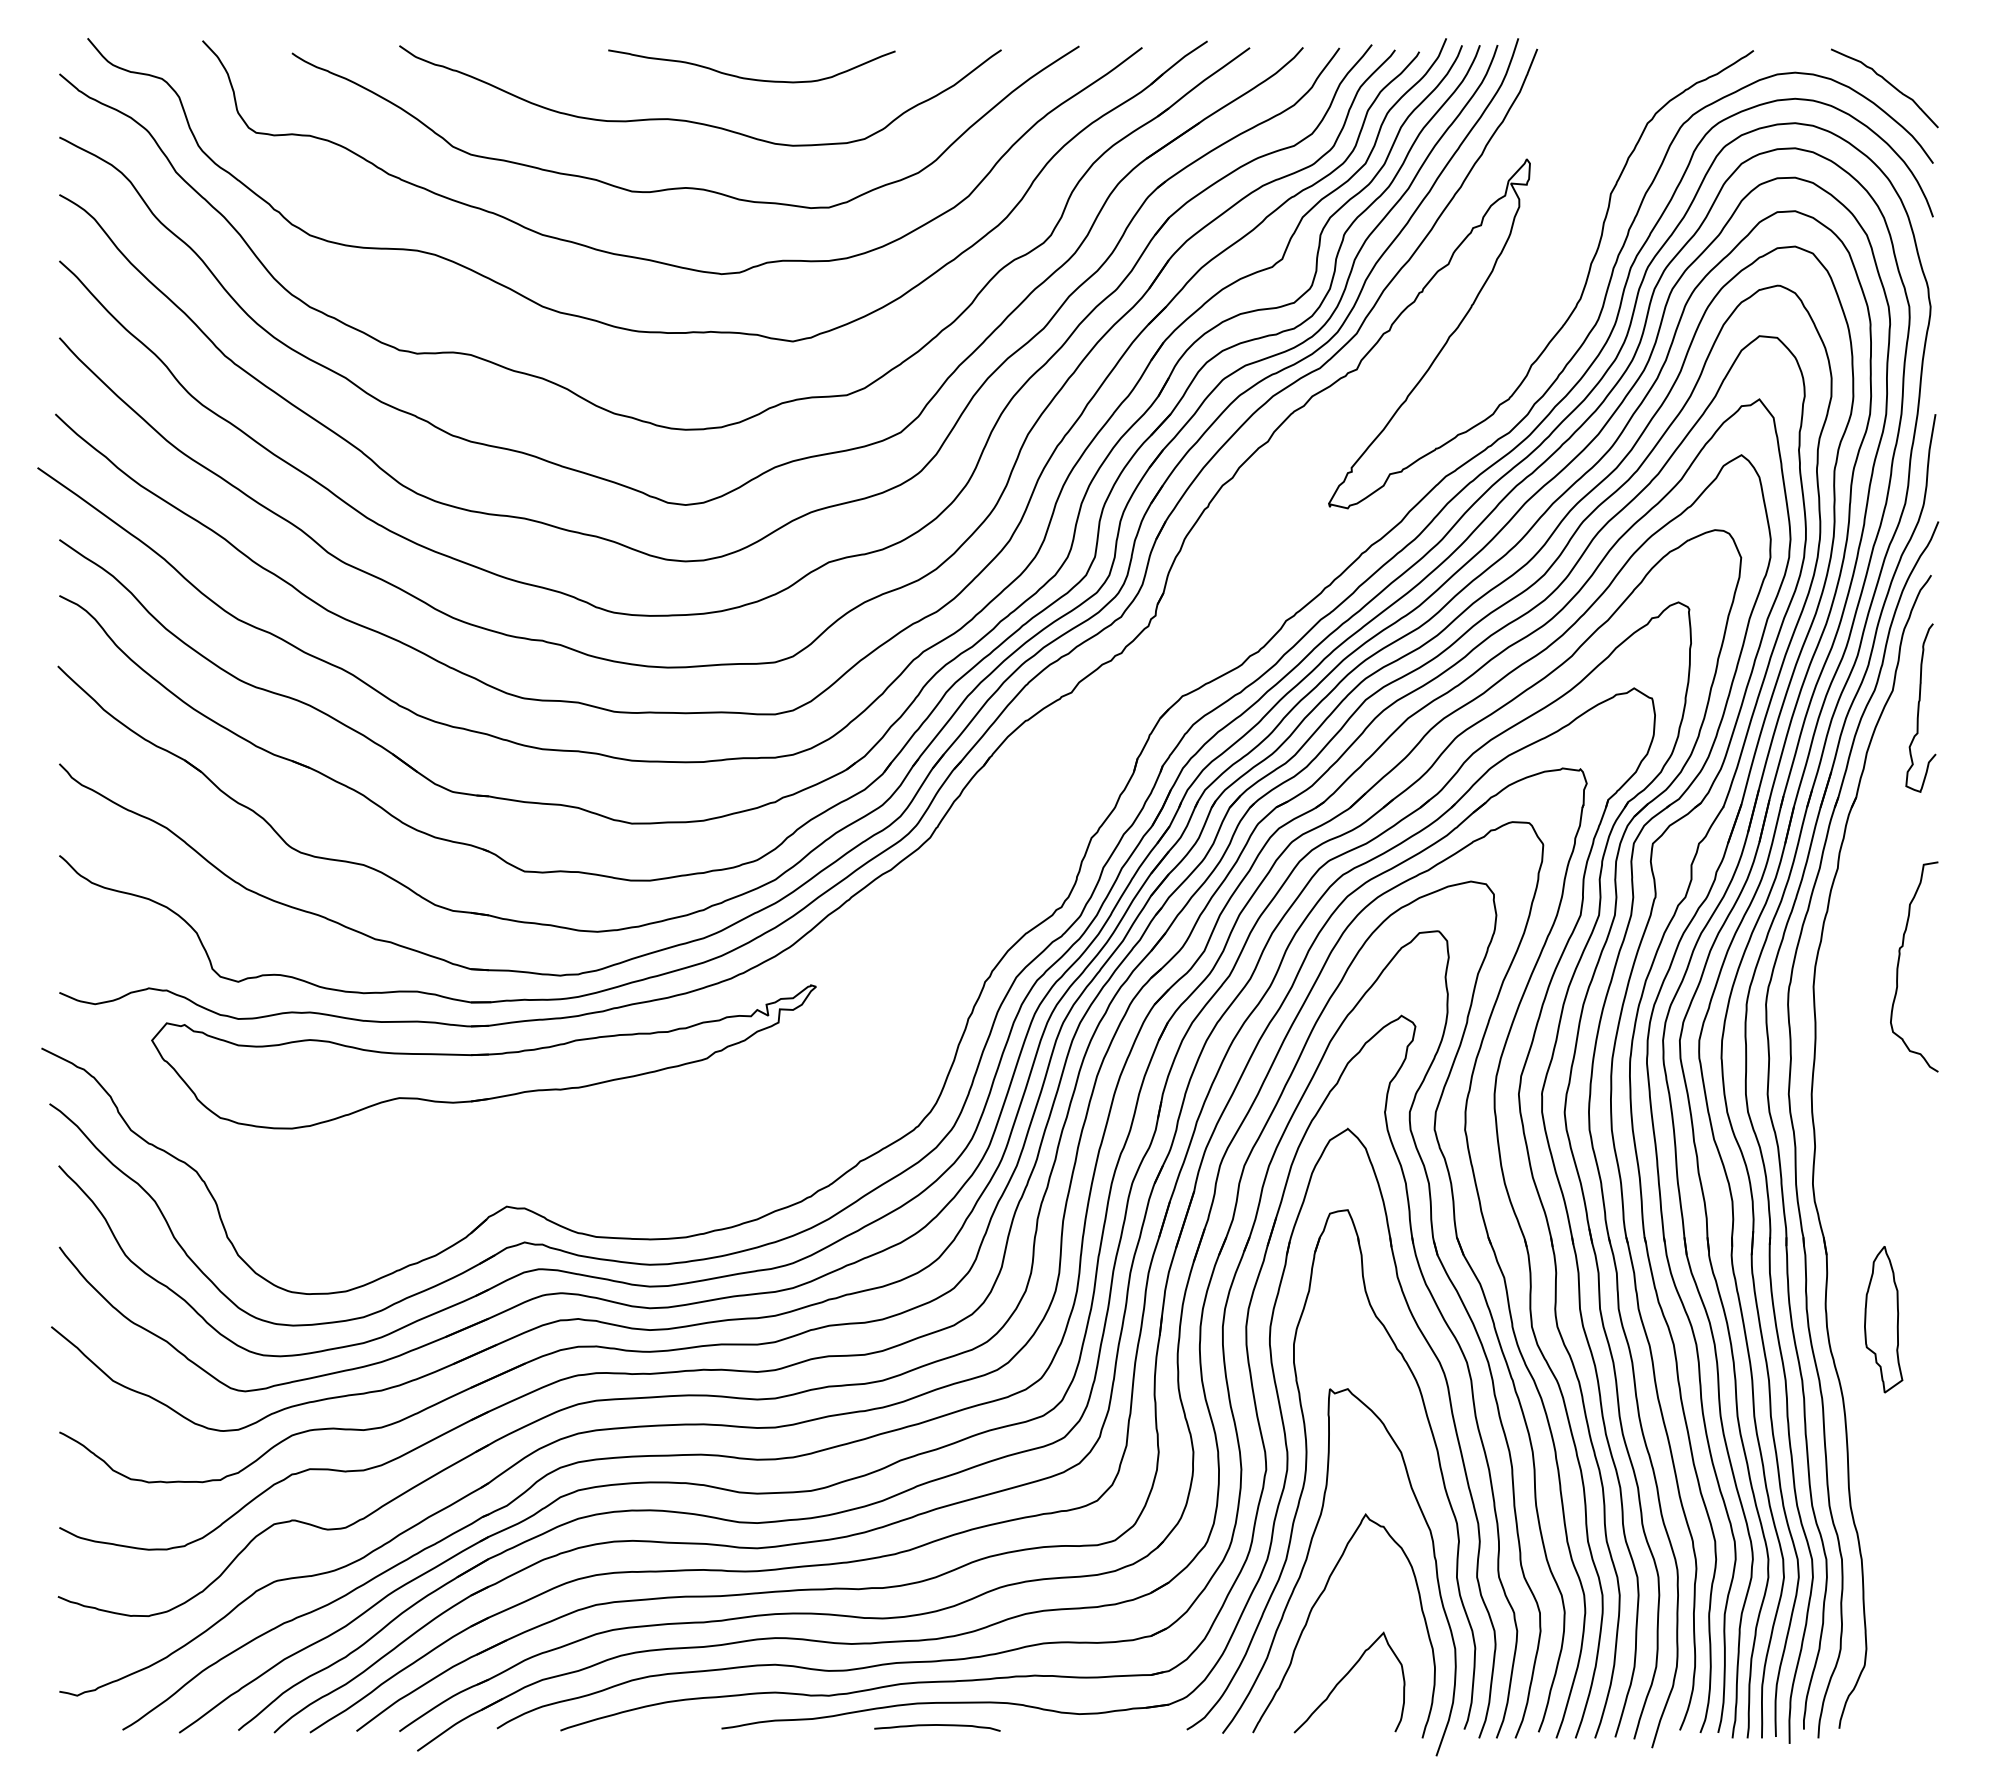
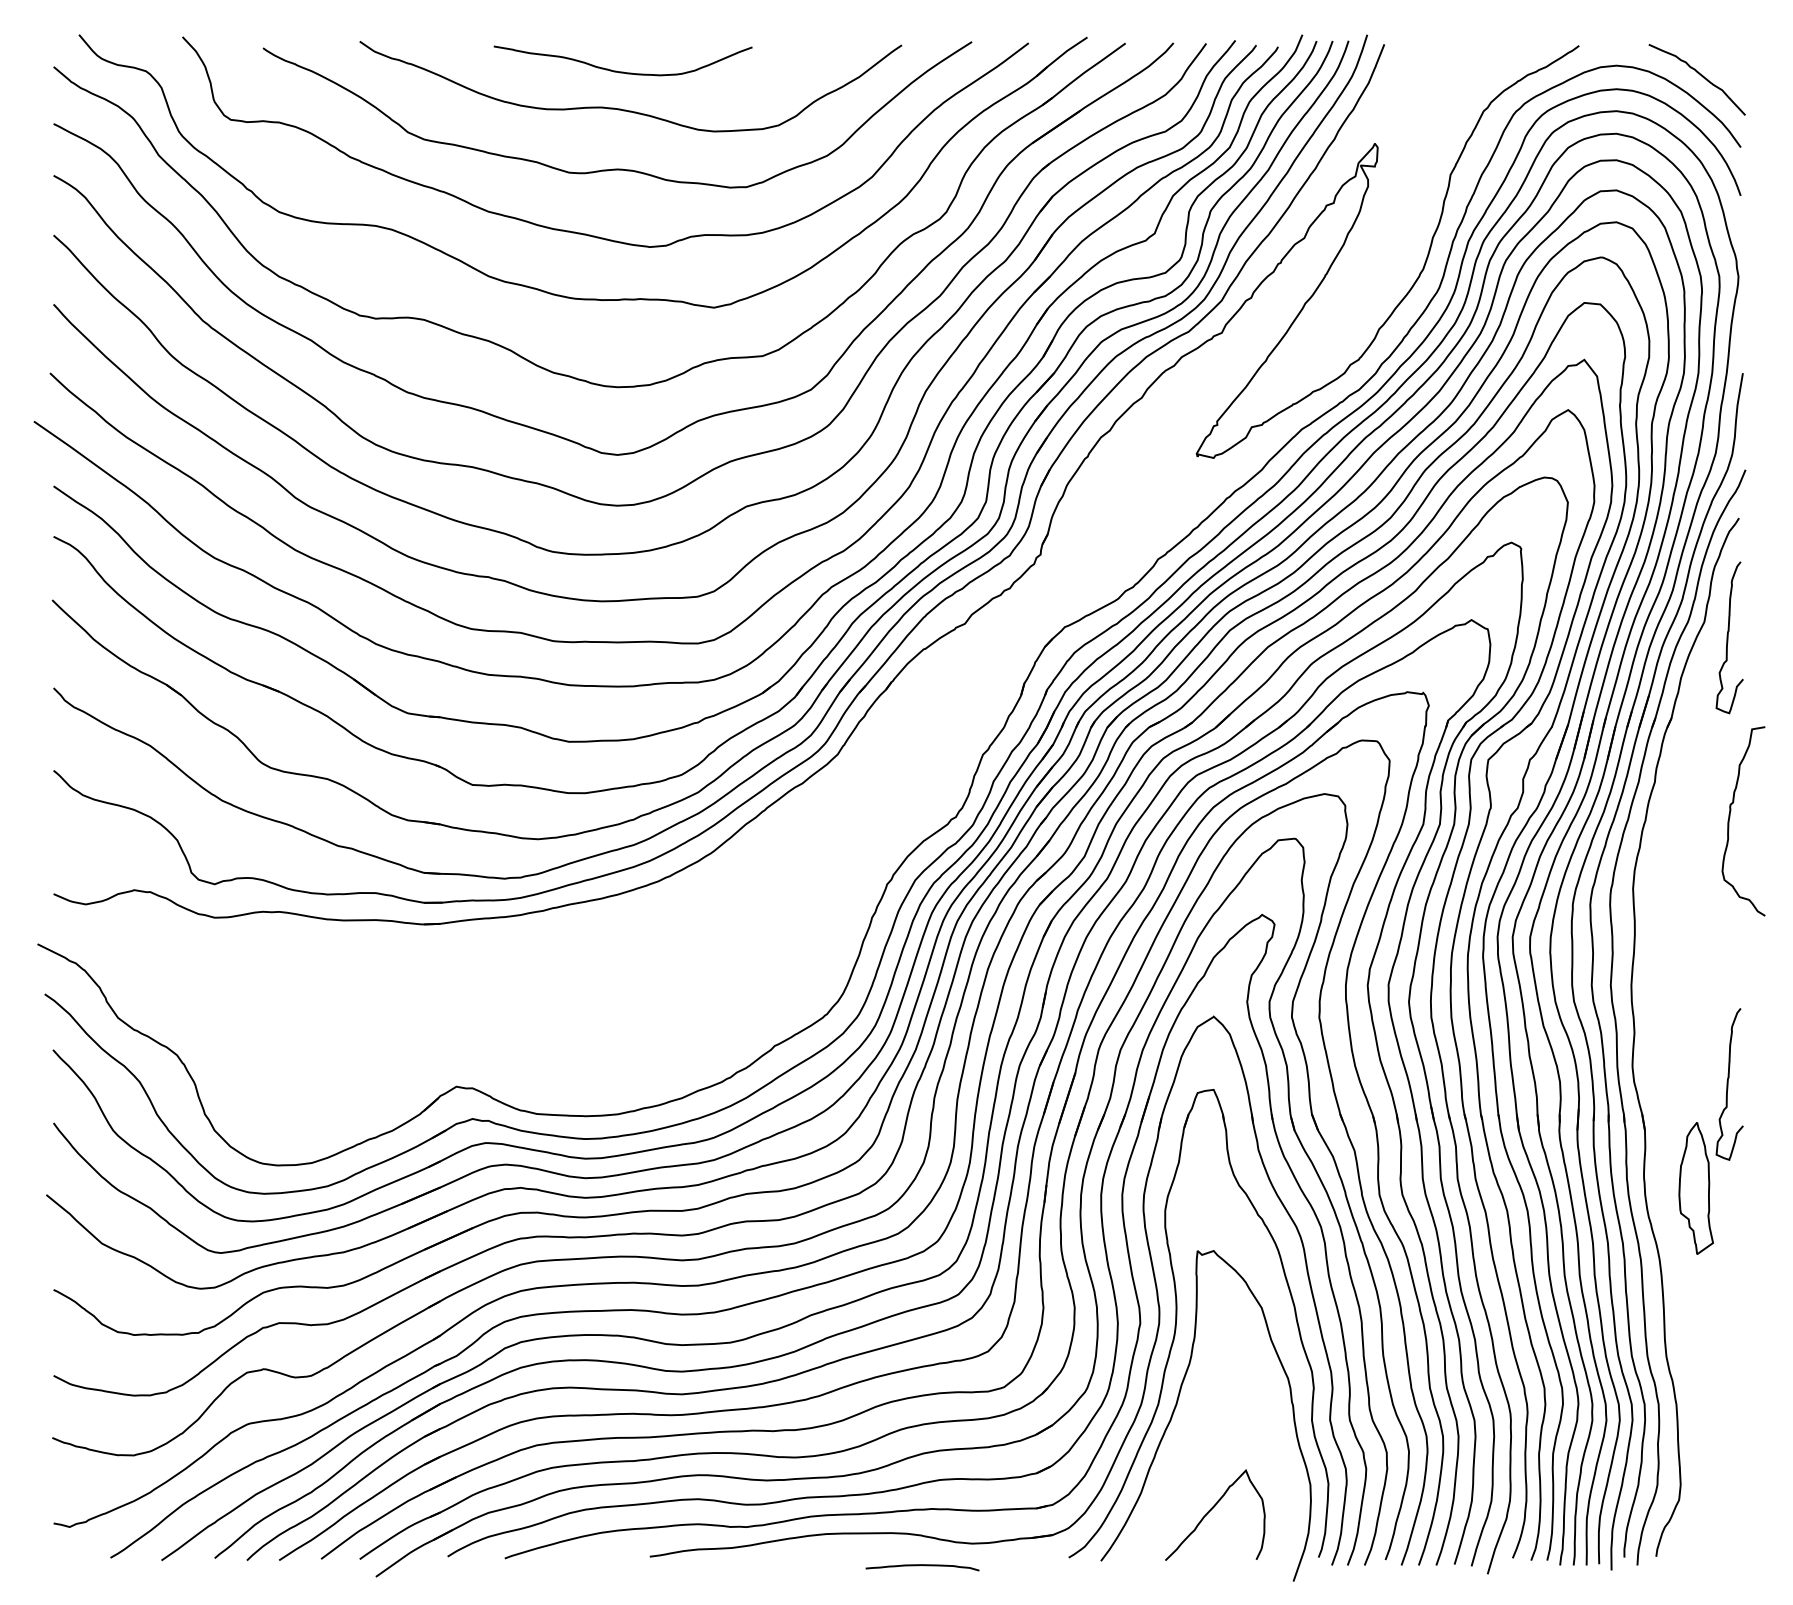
curve: (751, 78) -> (622, 71), moved
curve: (1899, 963) -> (1730, 818), moved
part: (483, 1056) -> (435, 951), removed
curve: (1919, 1203) -> (1728, 1083), added
curve: (1312, 1610) -> (1181, 1450), removed
curve: (937, 1725) -> (922, 1565), moved

